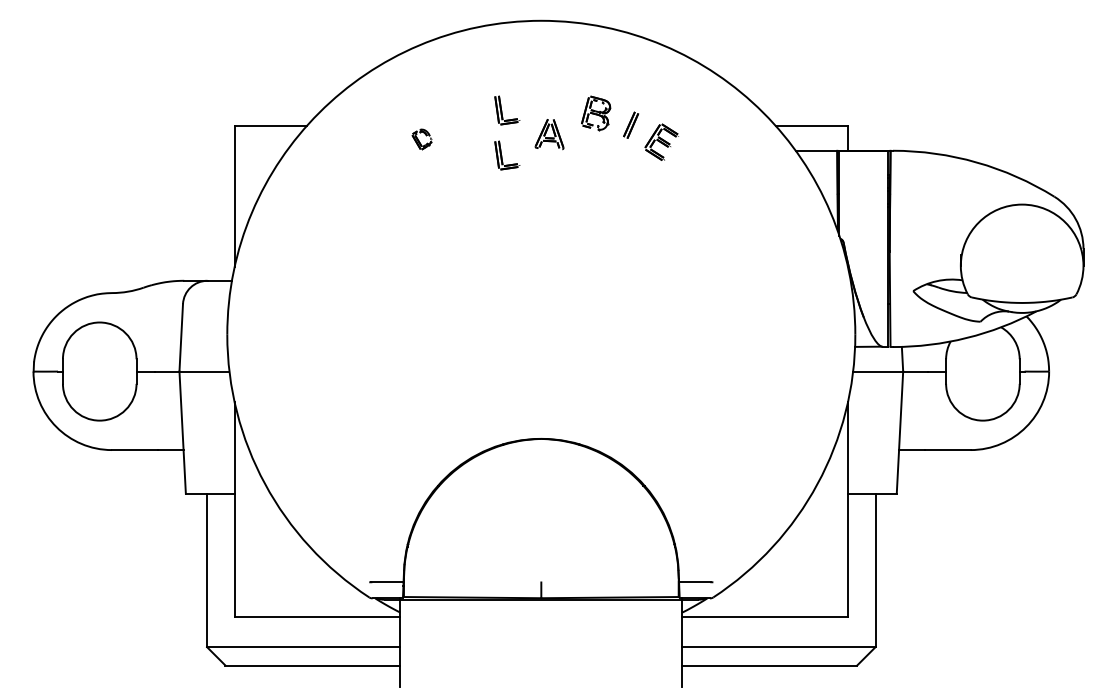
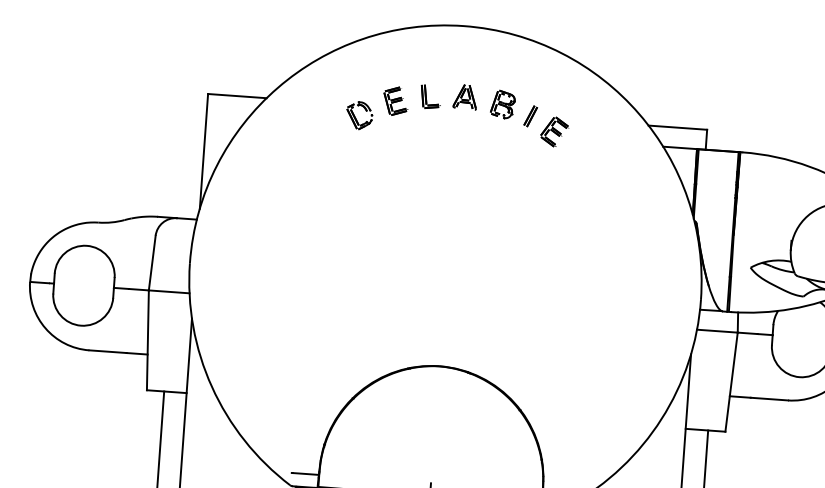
part: (464, 118) -> (395, 101), added
part: (549, 134) -> (465, 97), moved
part: (421, 139) -> (359, 115), size x1.67
part: (507, 155) -> (428, 133), removed

